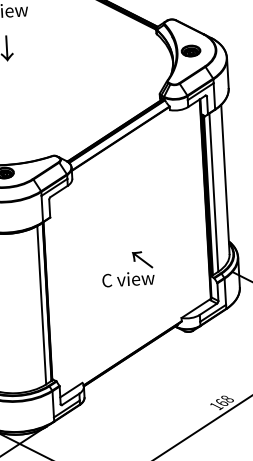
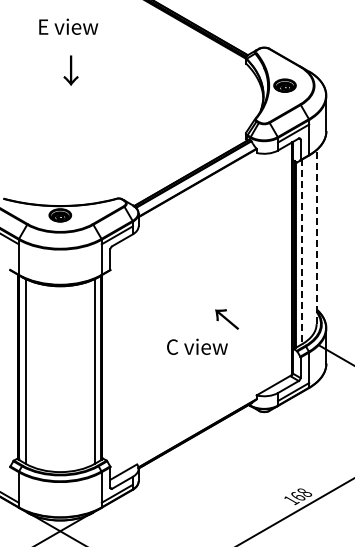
line: (225, 179) -> (316, 237), solid -> dashed
line: (214, 193) -> (302, 252), solid -> dashed
text: (142, 260) -> (226, 319), moved

